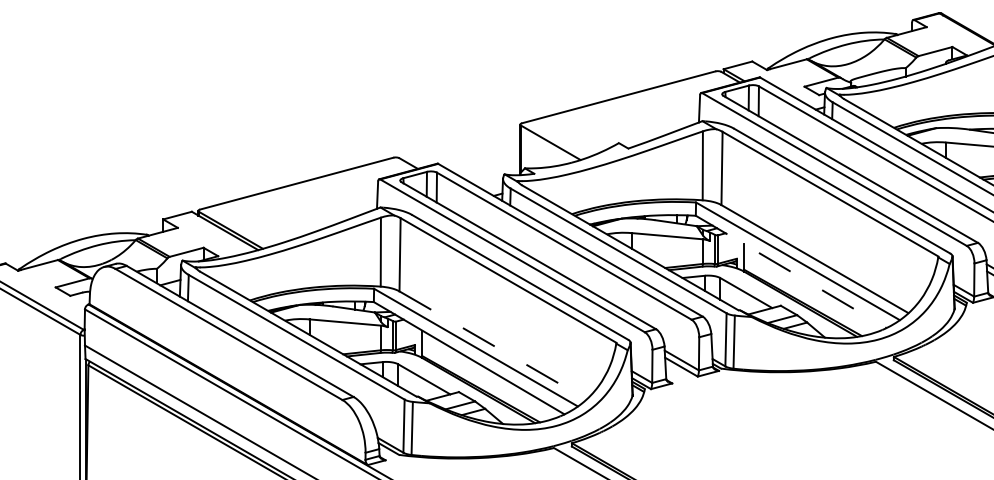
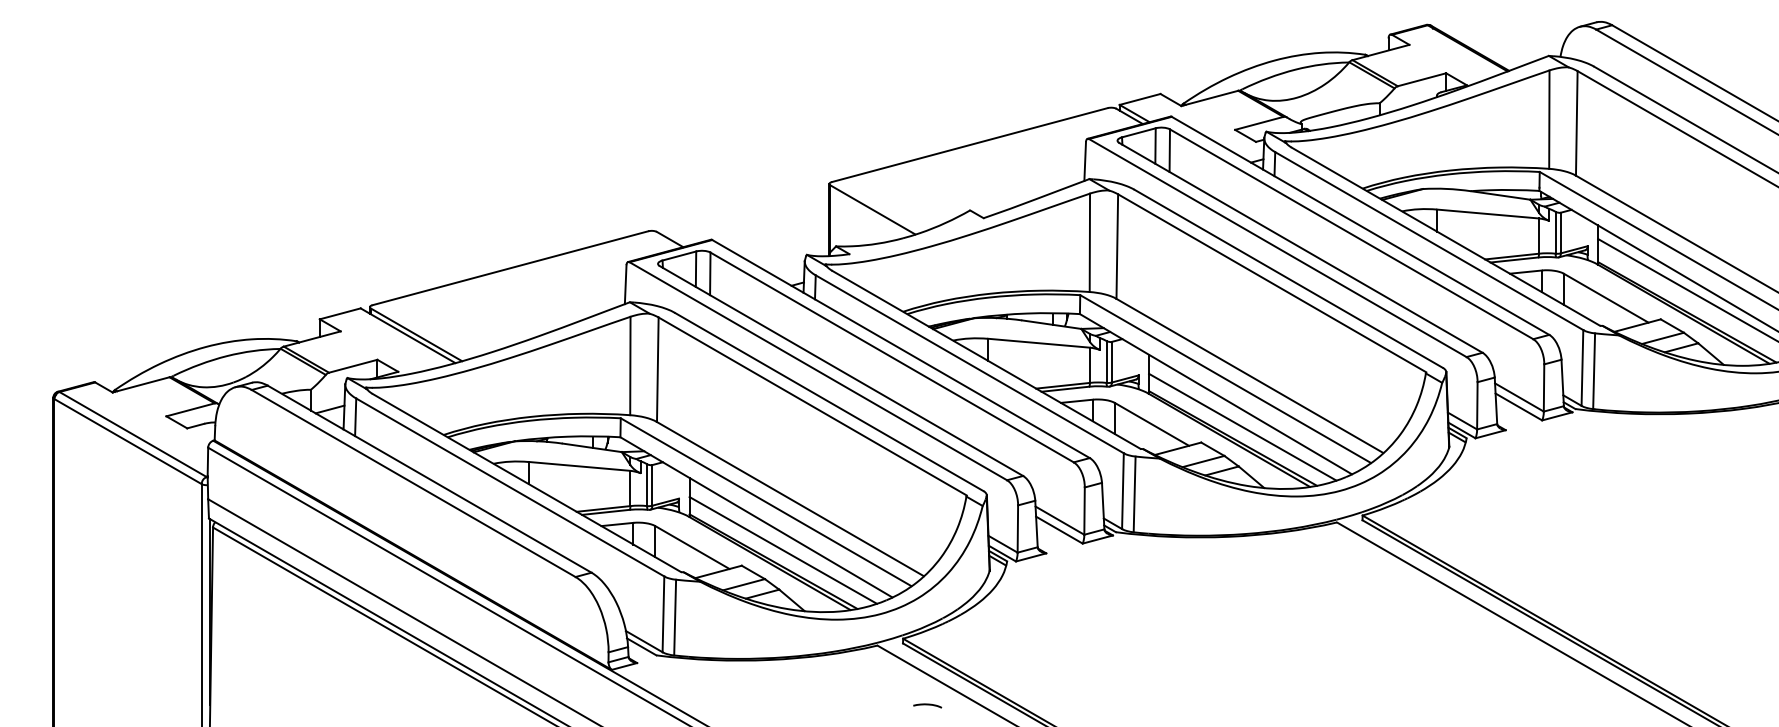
line: (790, 272) -> (1215, 394), dashed -> solid
line: (809, 294) -> (1242, 426), added
line: (493, 345) -> (790, 499), dashed -> solid
line: (487, 381) -> (782, 550), added

